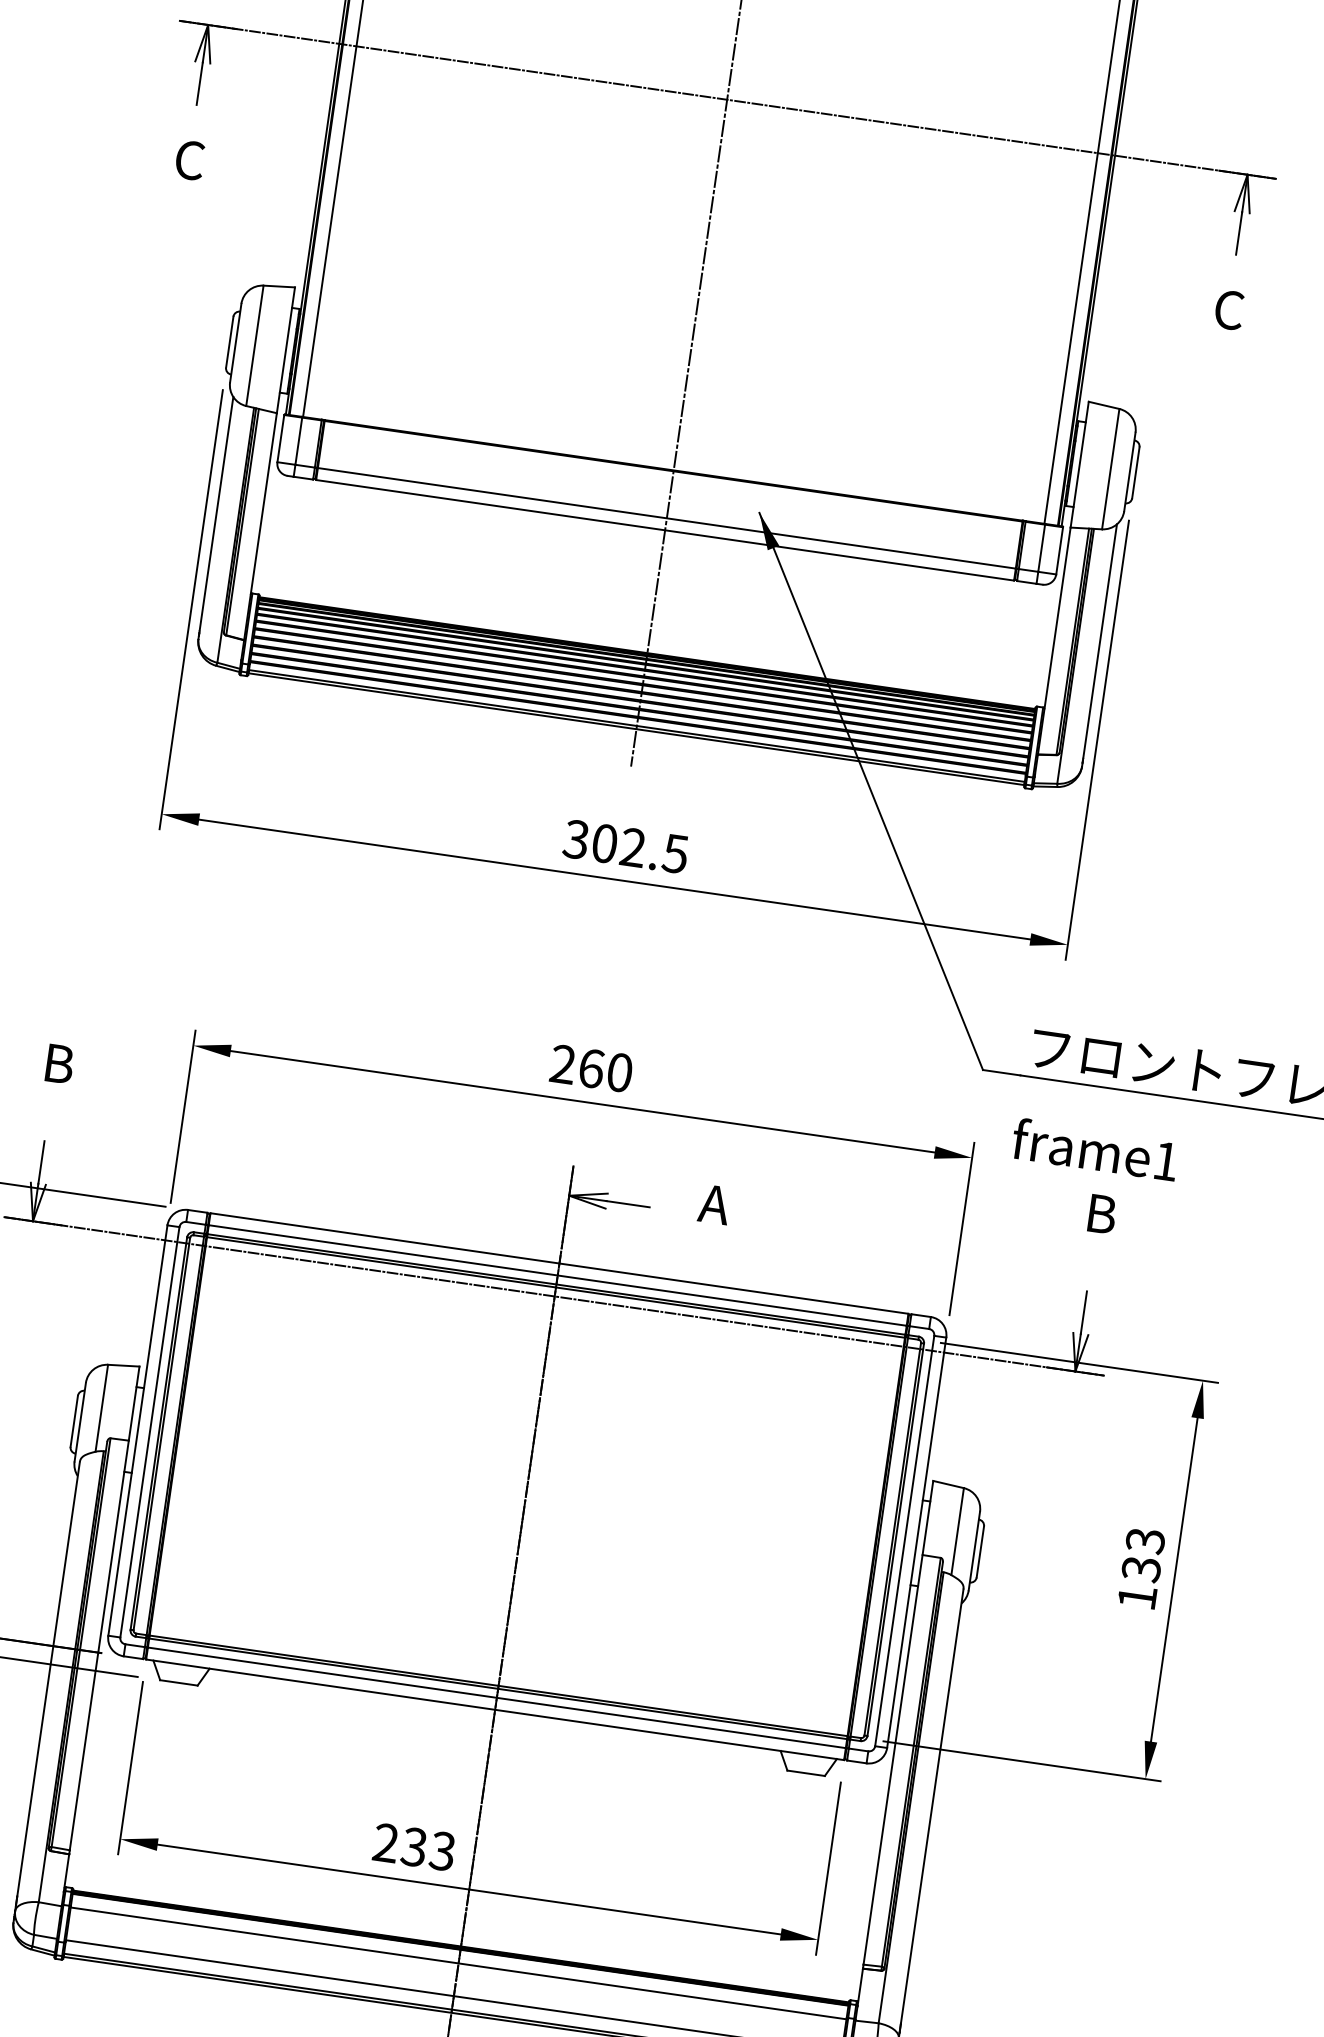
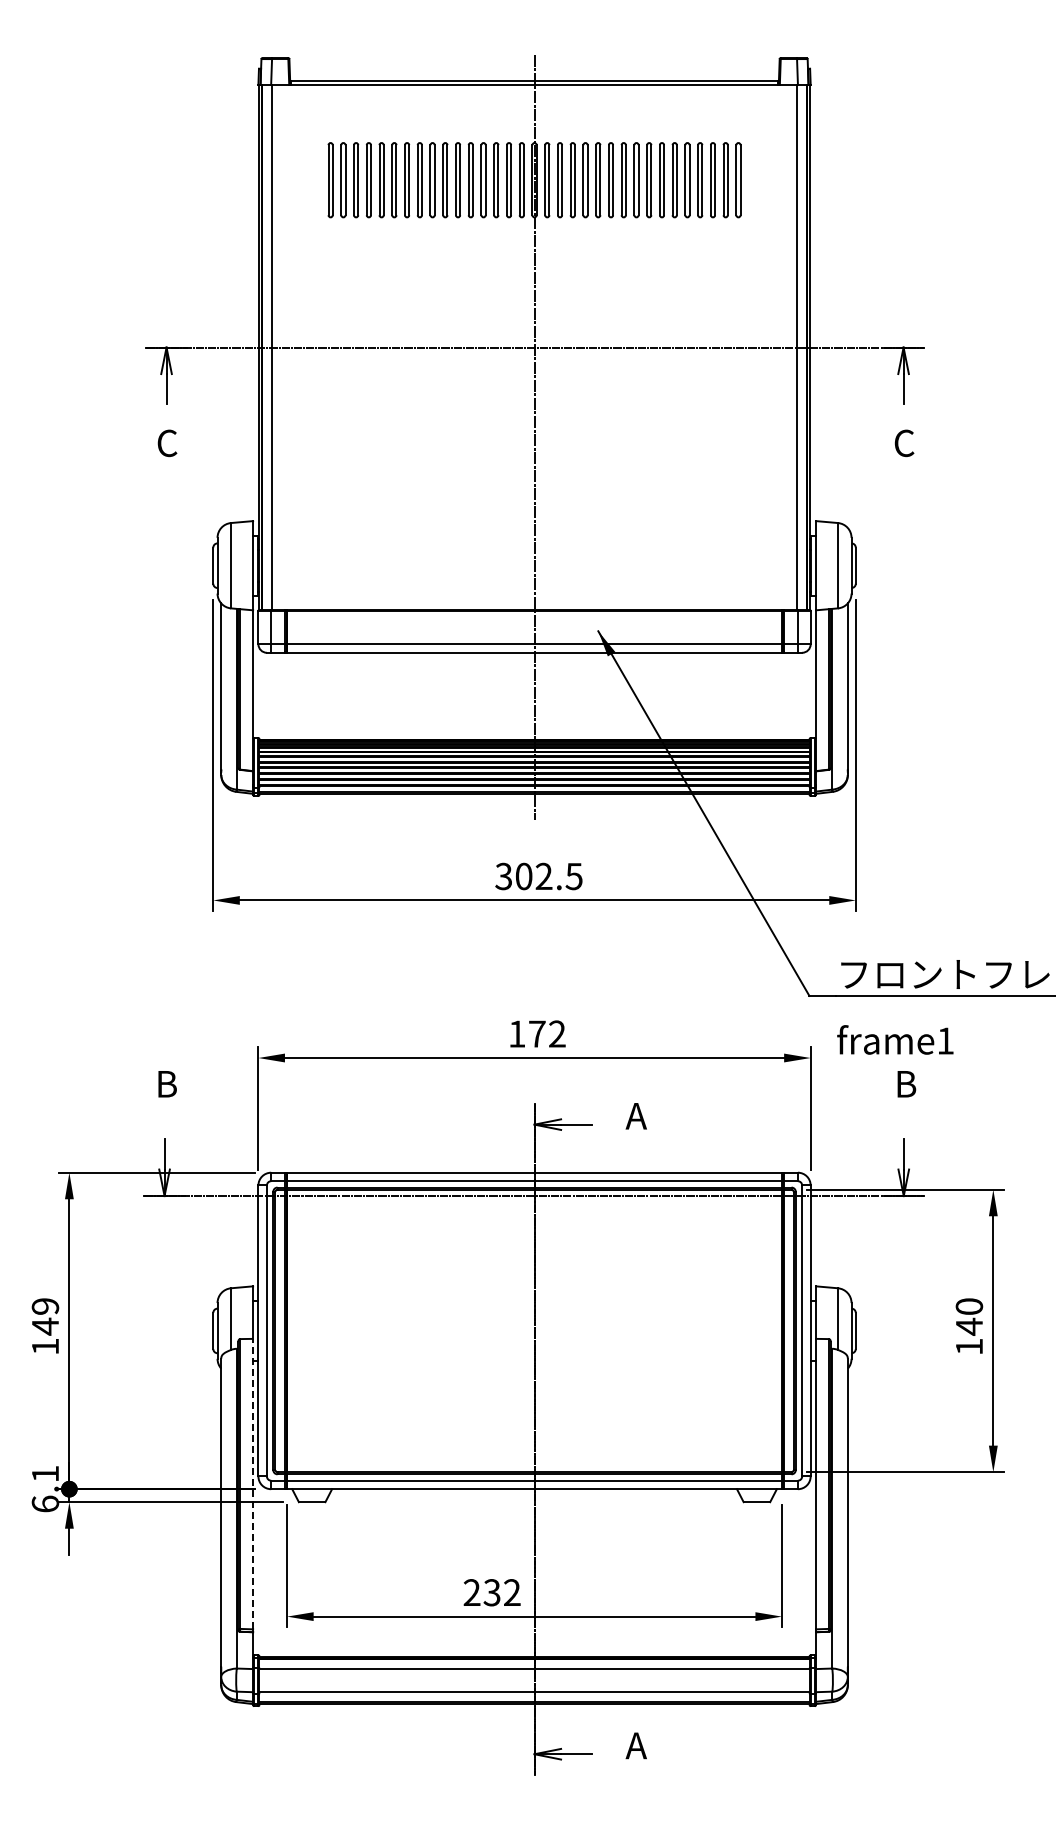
text: (590, 1067) -> (536, 1033), 260 -> 172
text: (1143, 1554) -> (969, 1316), 133 -> 140
line: (99, 1644) -> (253, 1483), solid -> dashed
text: (441, 1850) -> (511, 1592), 233 -> 232

